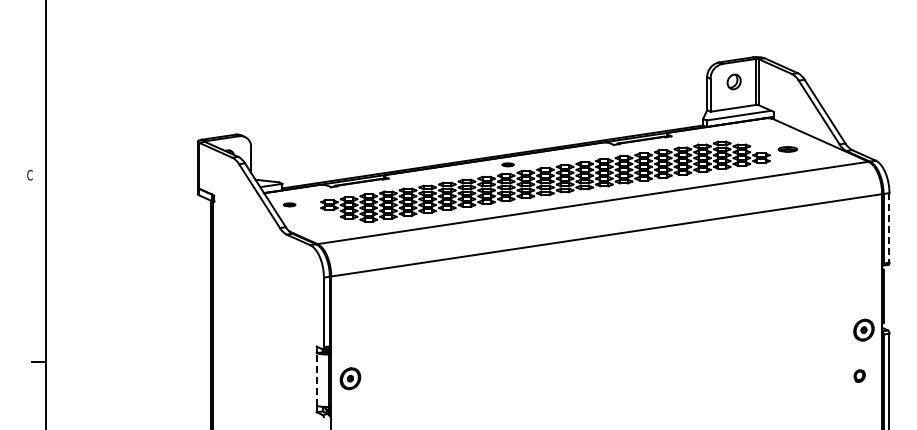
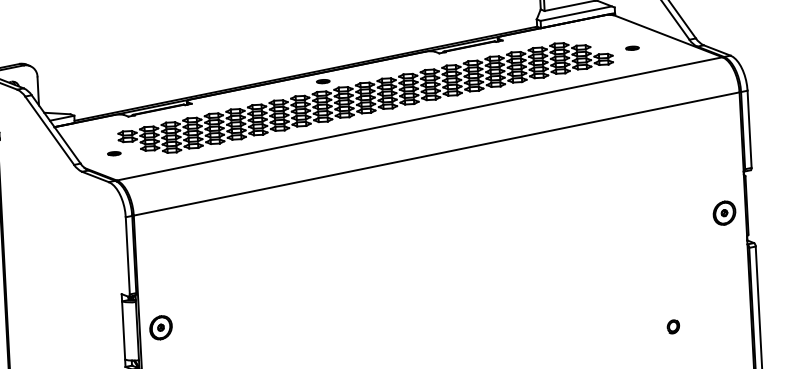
part: (787, 149) -> (632, 48), size x0.62
part: (289, 204) -> (114, 153), moved
line: (889, 227) -> (749, 128), dashed -> solid
part: (863, 329) -> (723, 212), moved
part: (859, 375) -> (673, 326), moved
line: (316, 378) -> (123, 329), dashed -> solid

